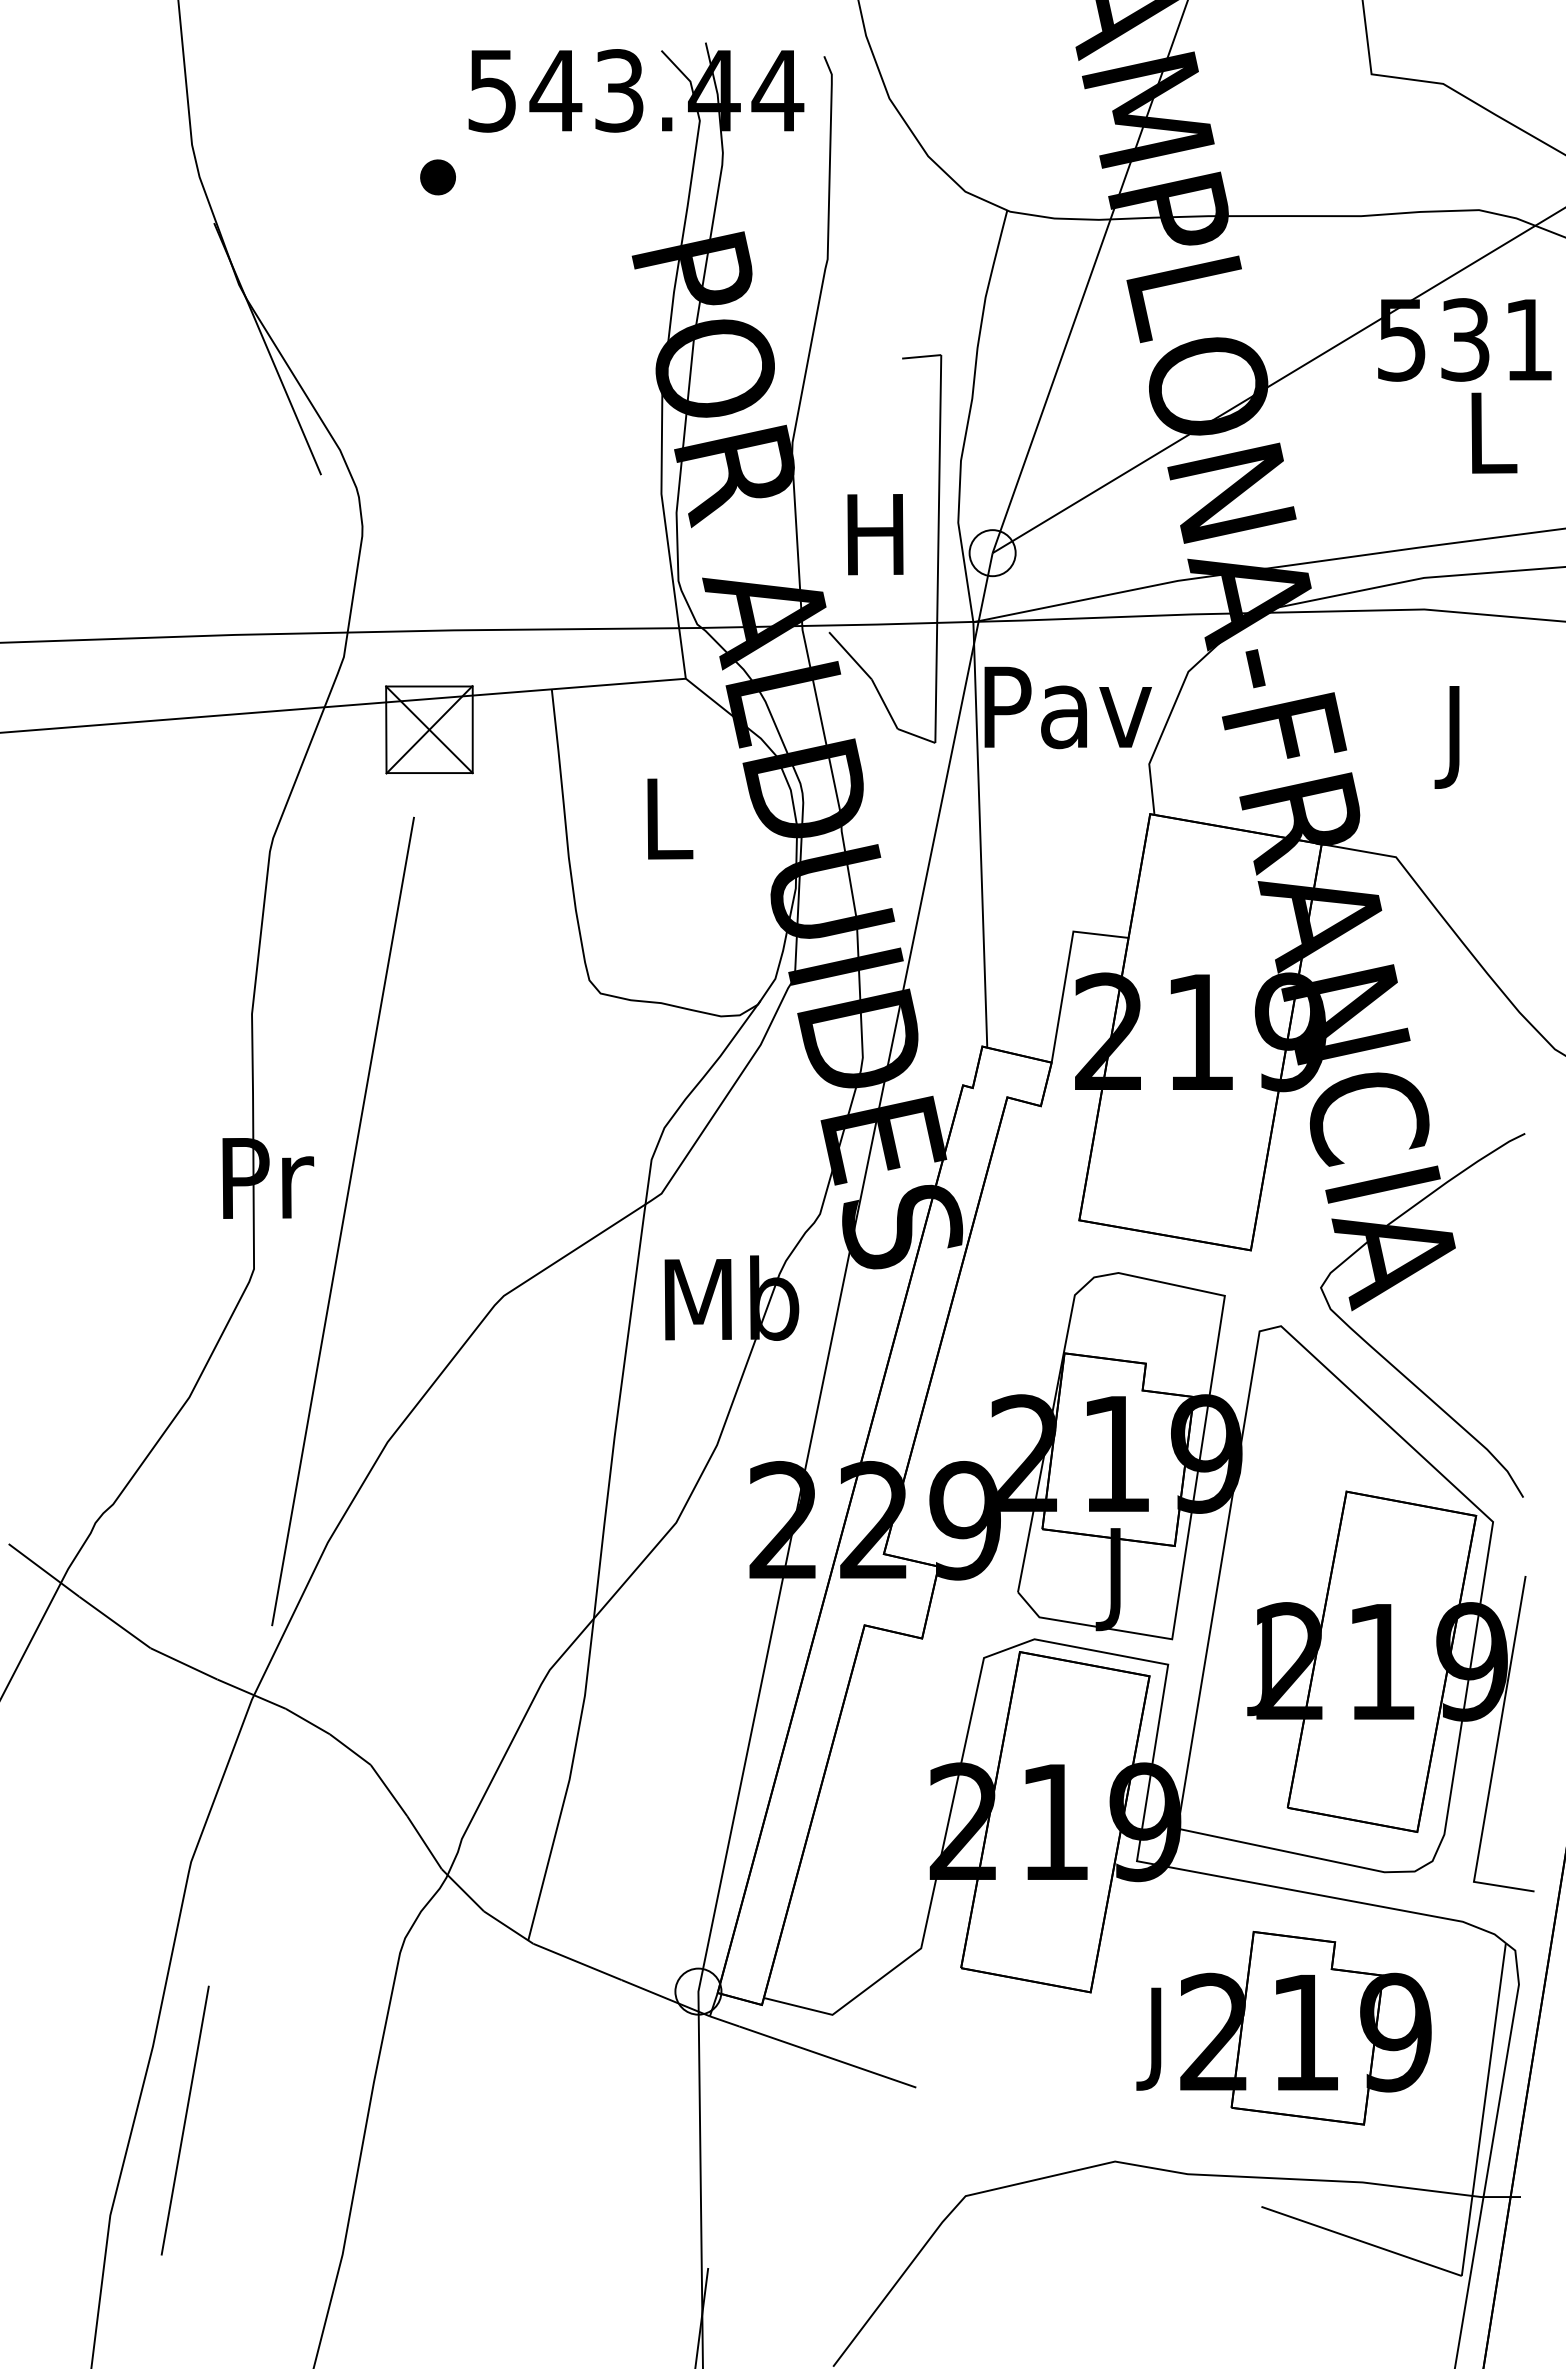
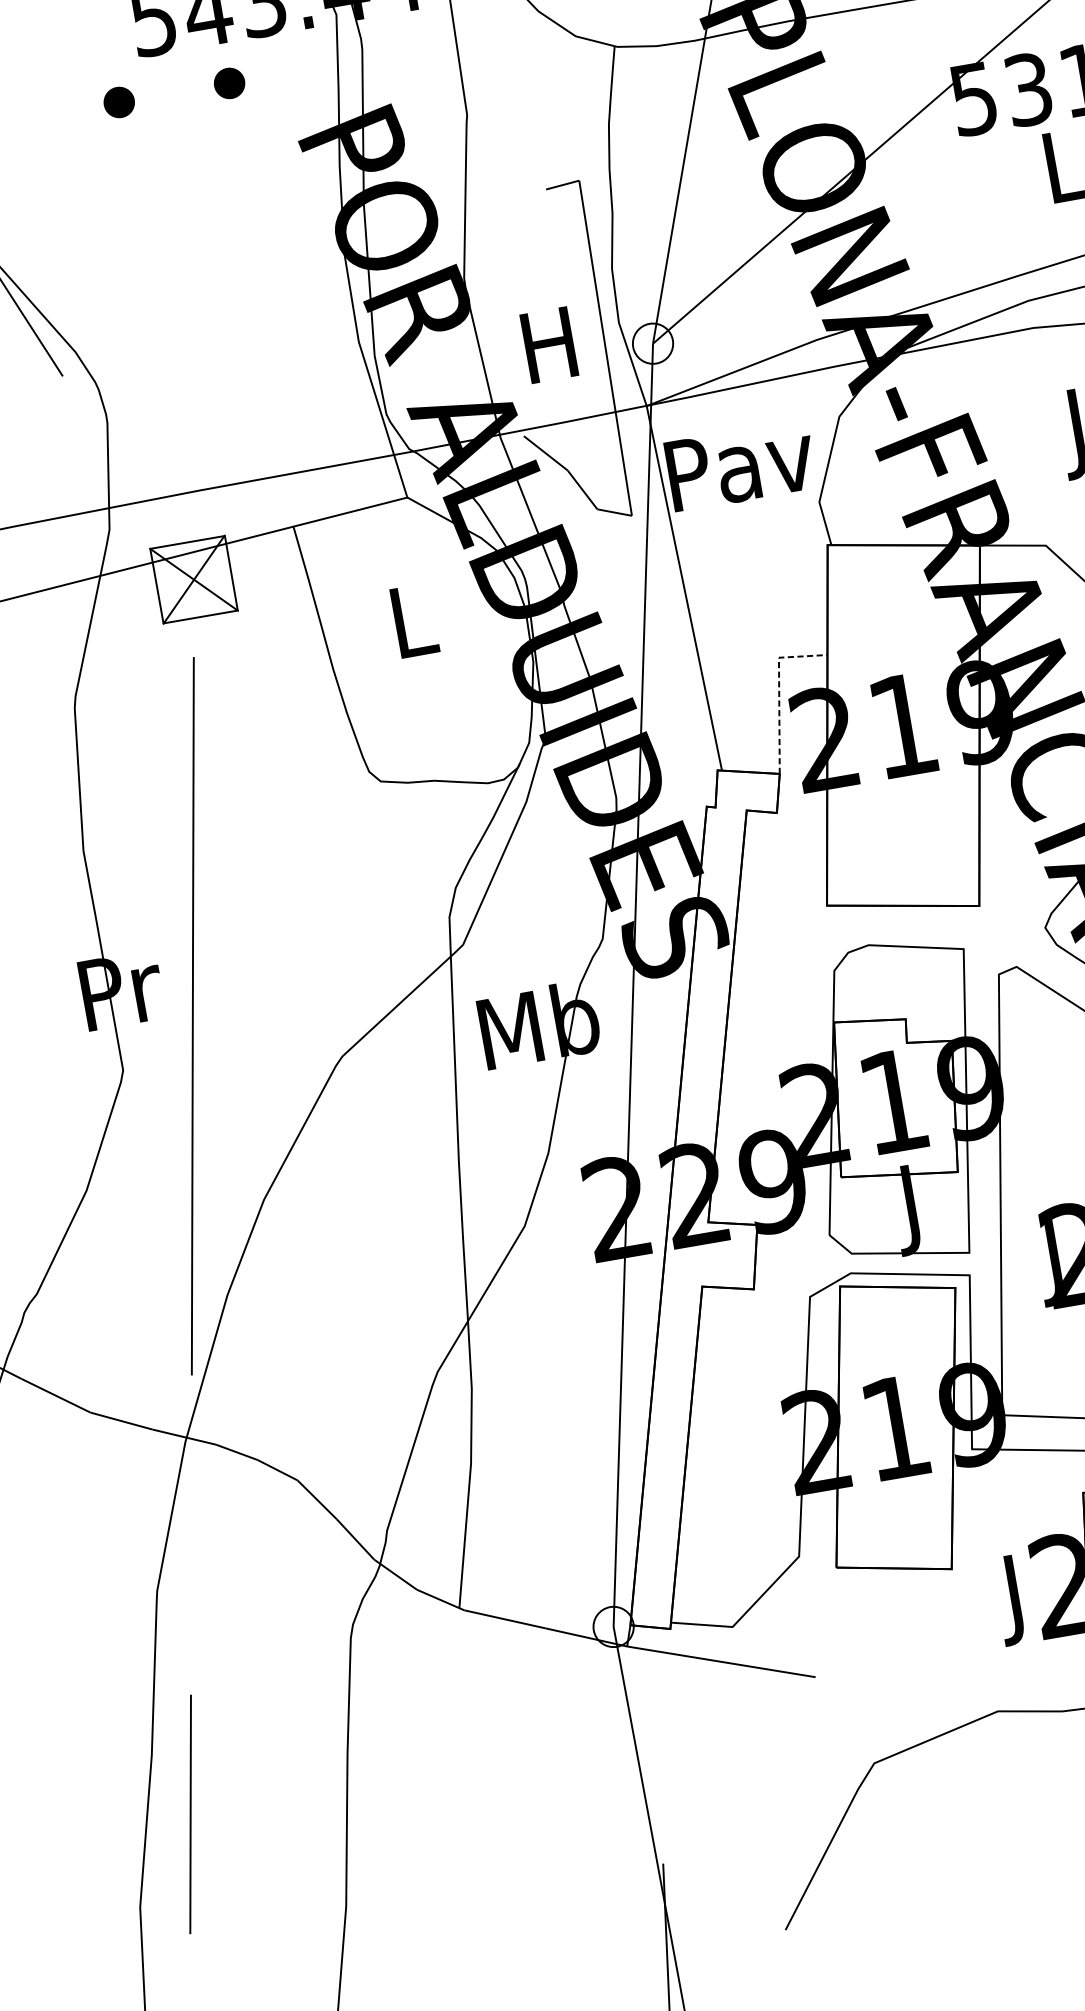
part: (565, 177) -> (229, 83), added
line: (1067, 969) -> (779, 691), solid -> dashed

